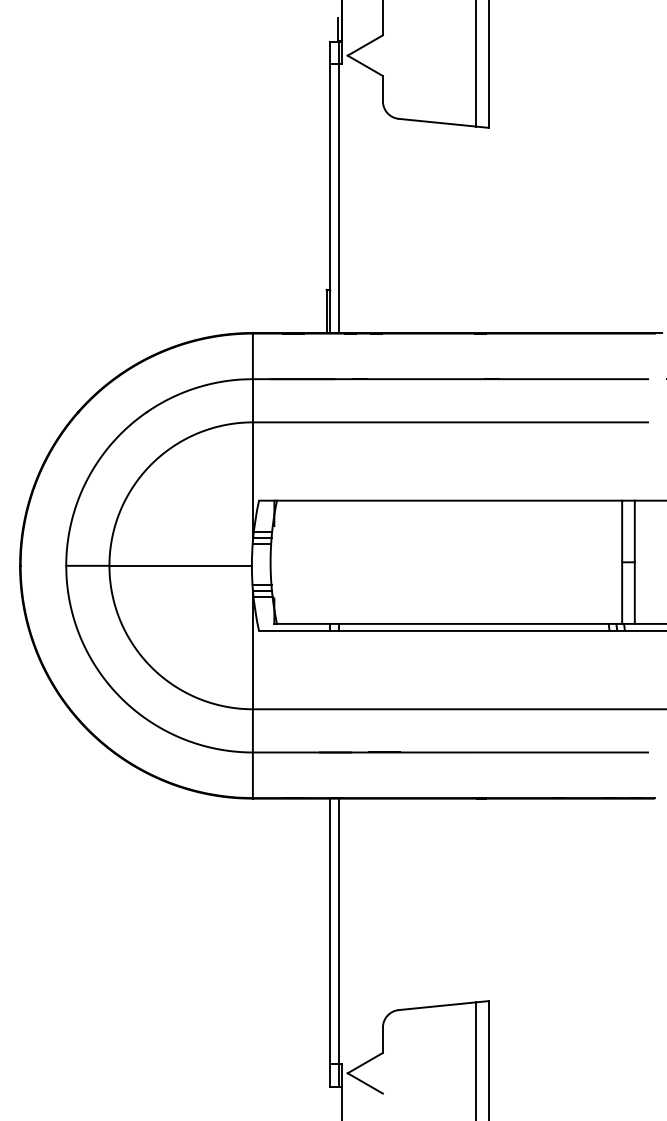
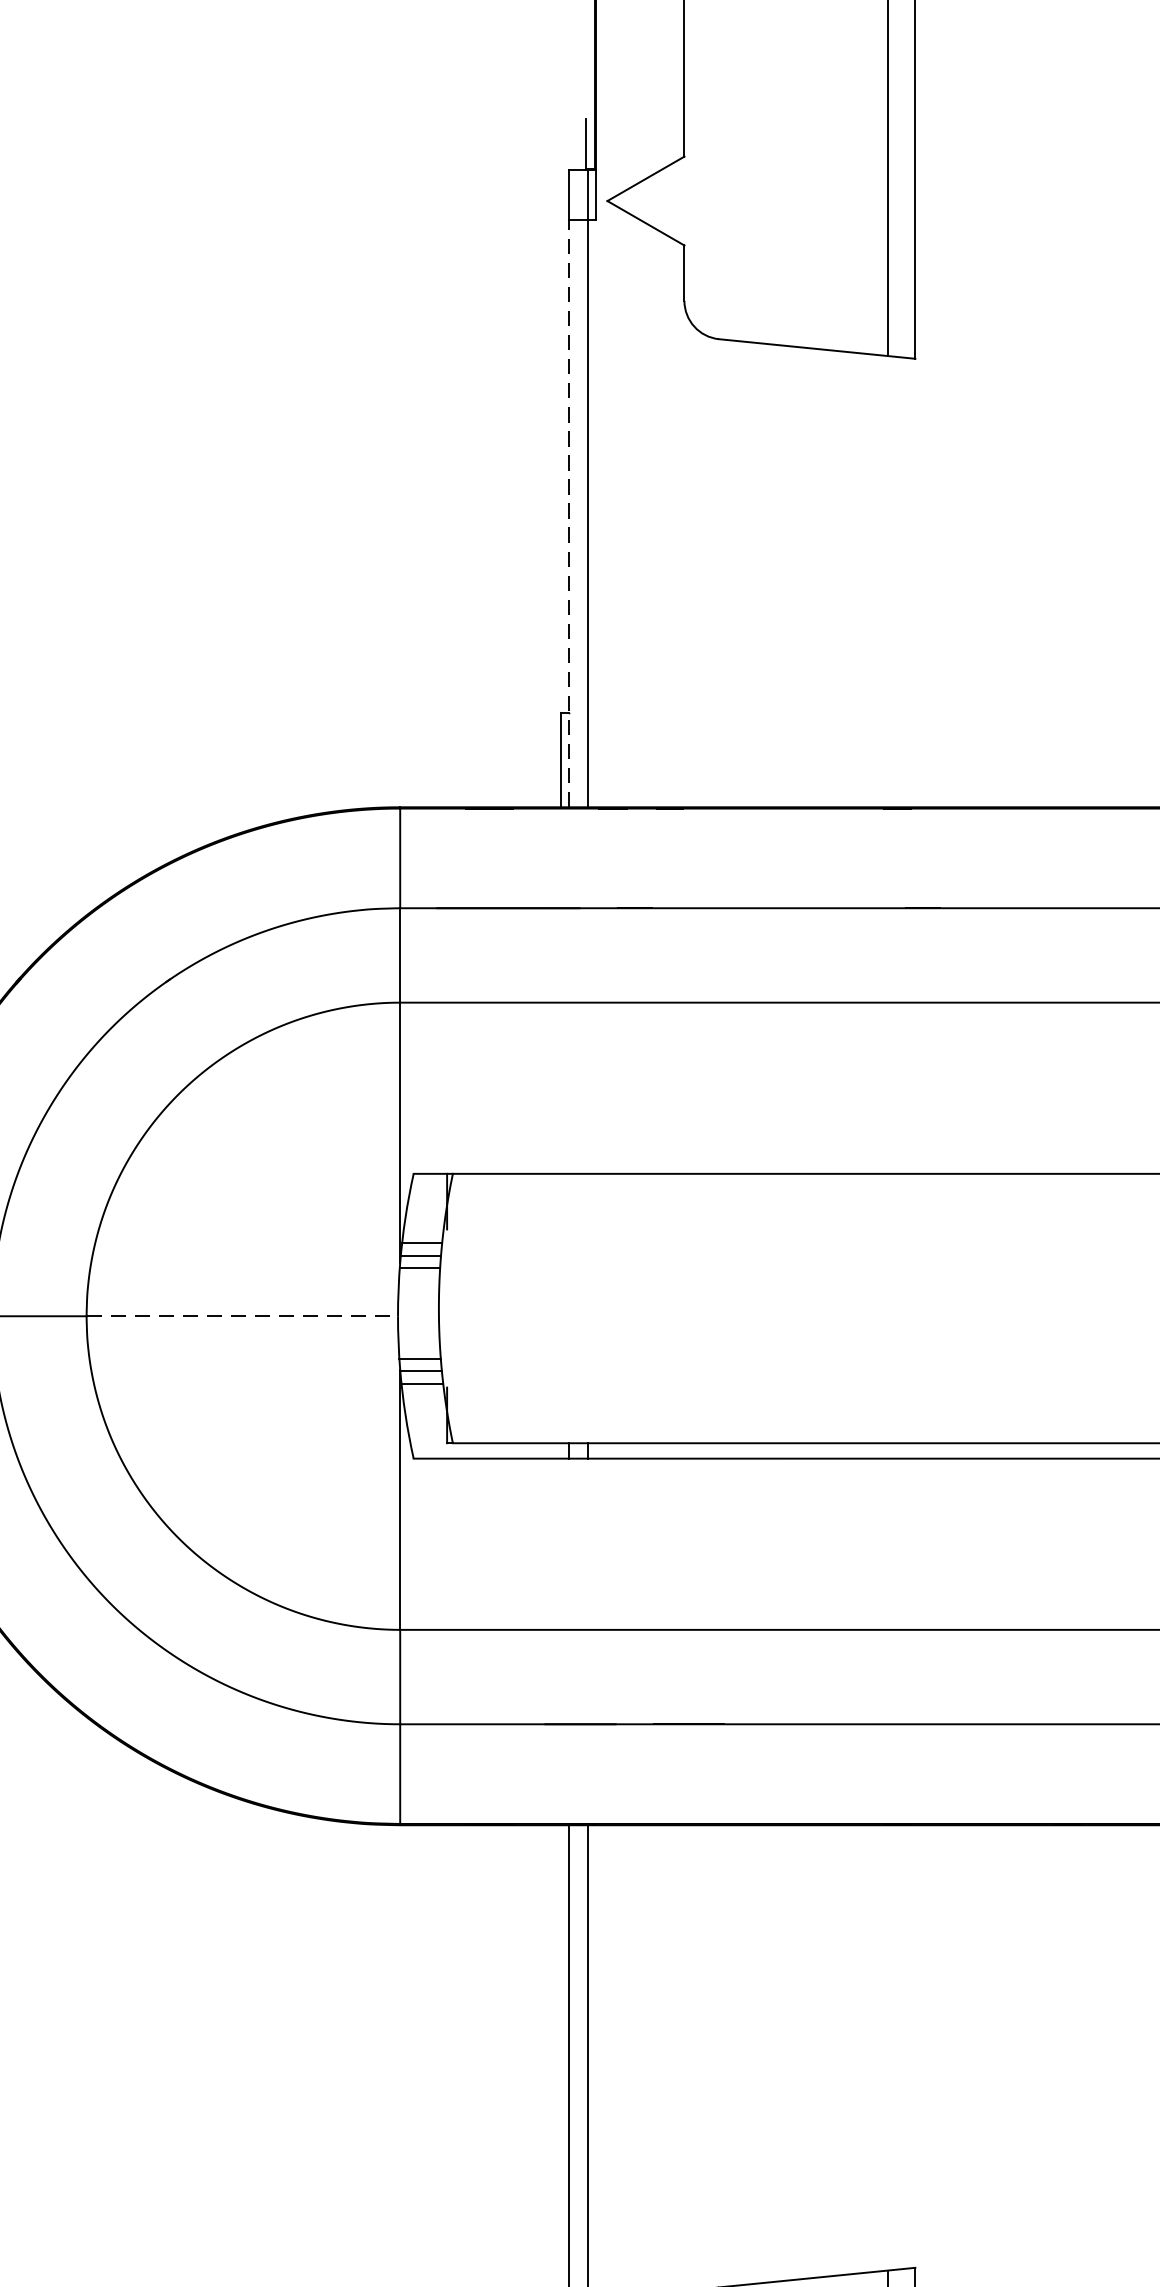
line: (330, 198) -> (569, 513), solid -> dashed
line: (181, 565) -> (244, 1315), solid -> dashed

